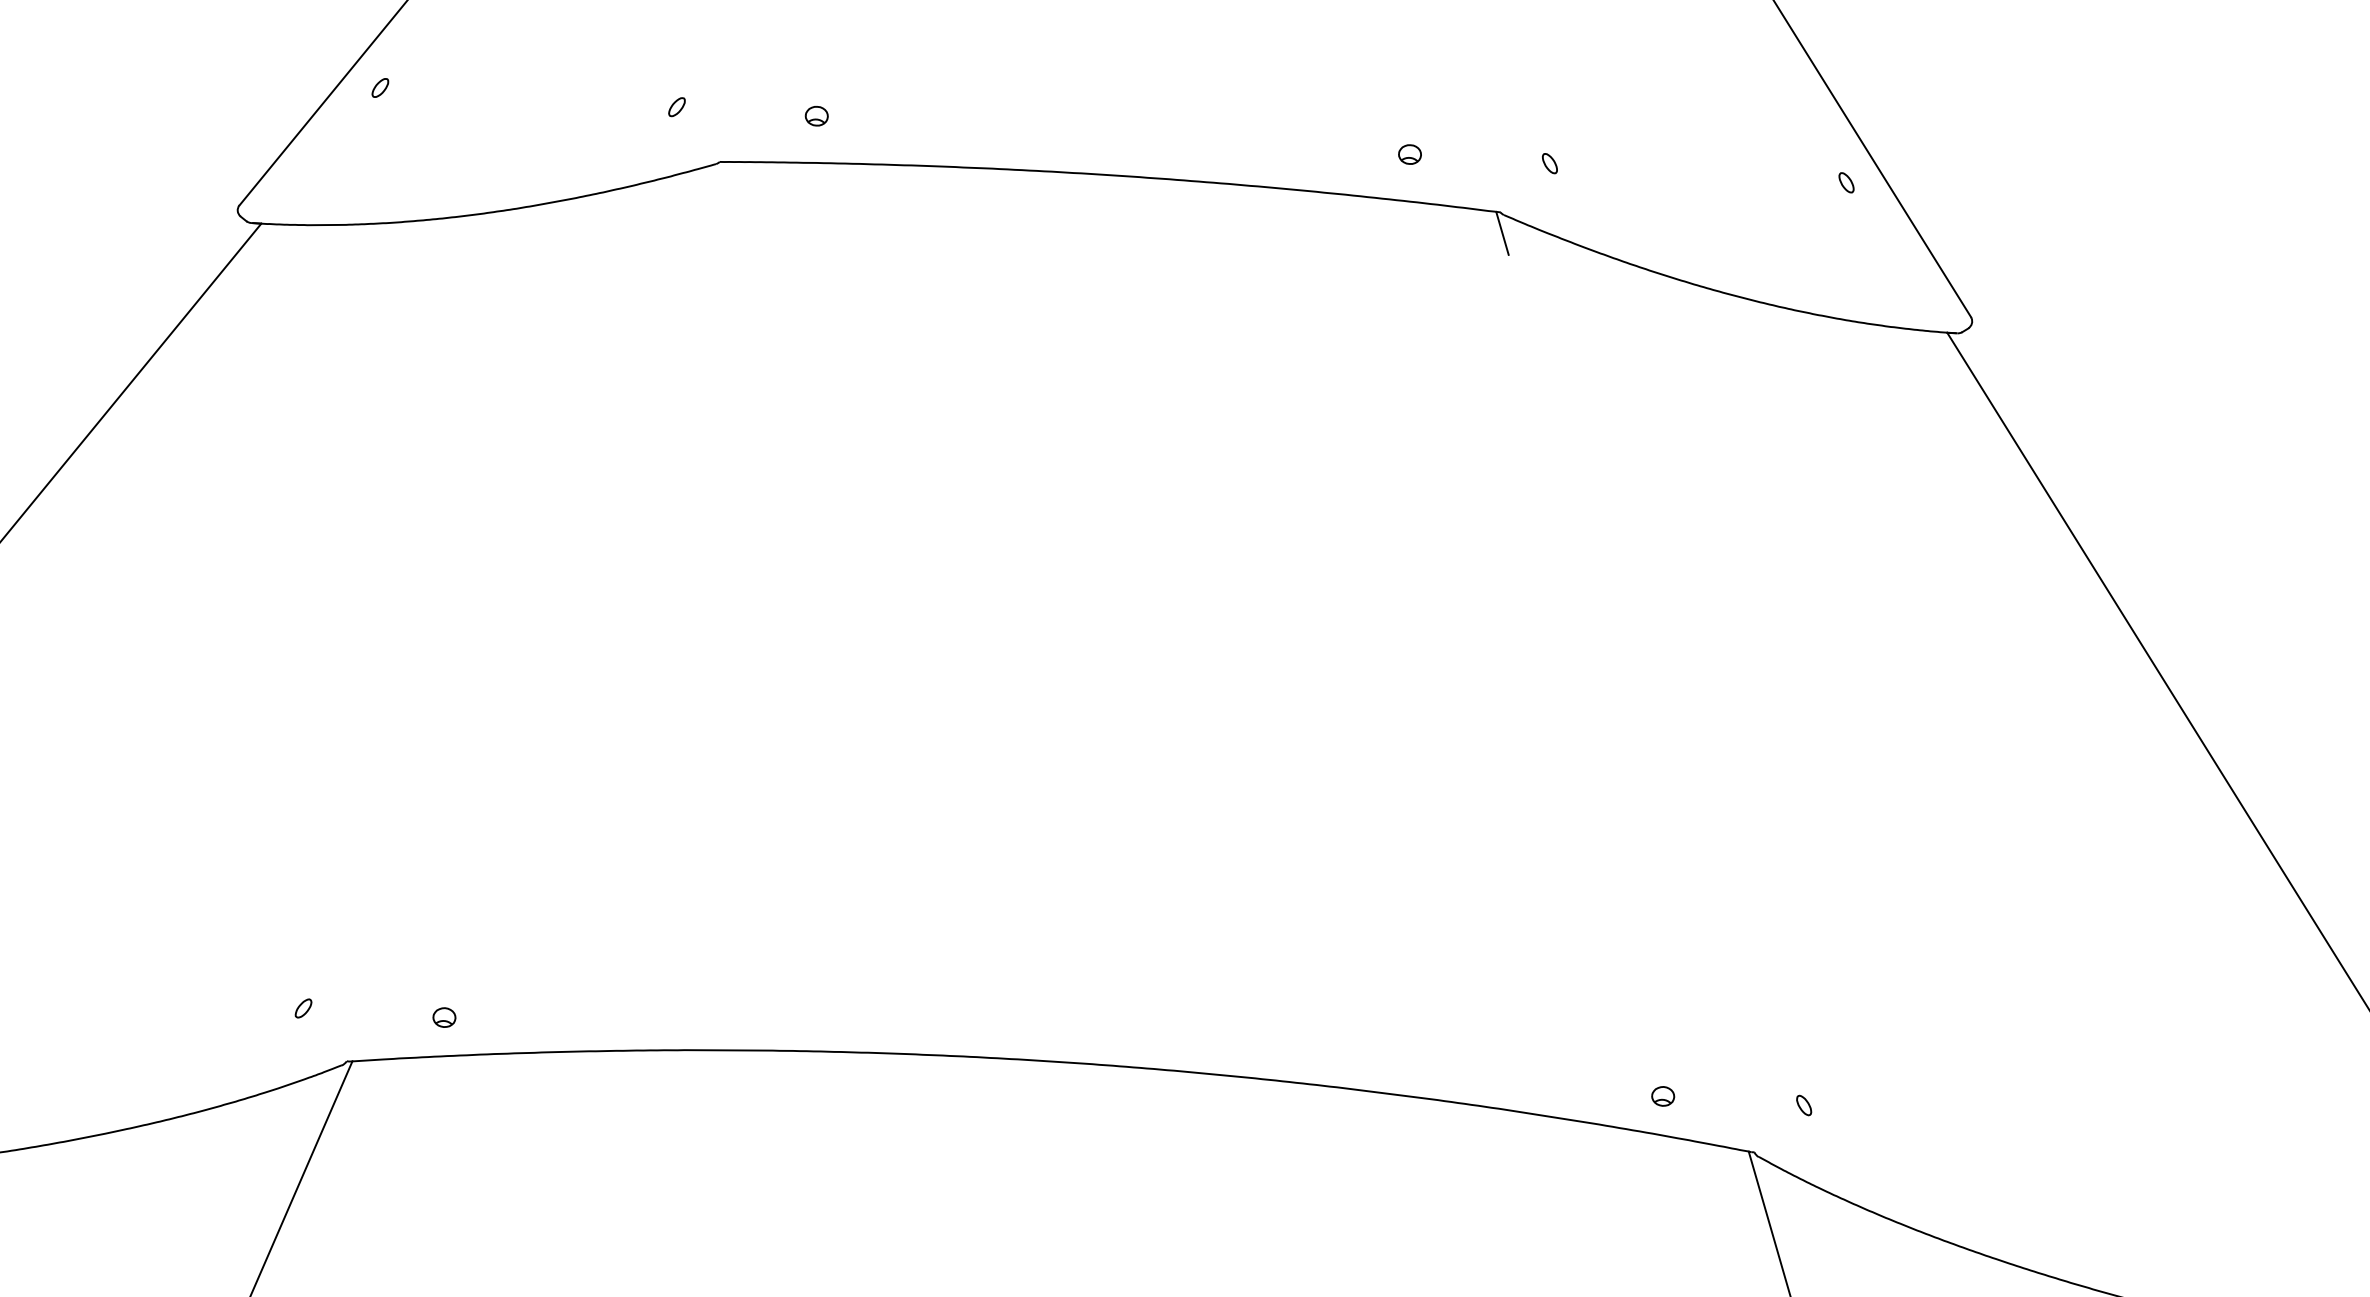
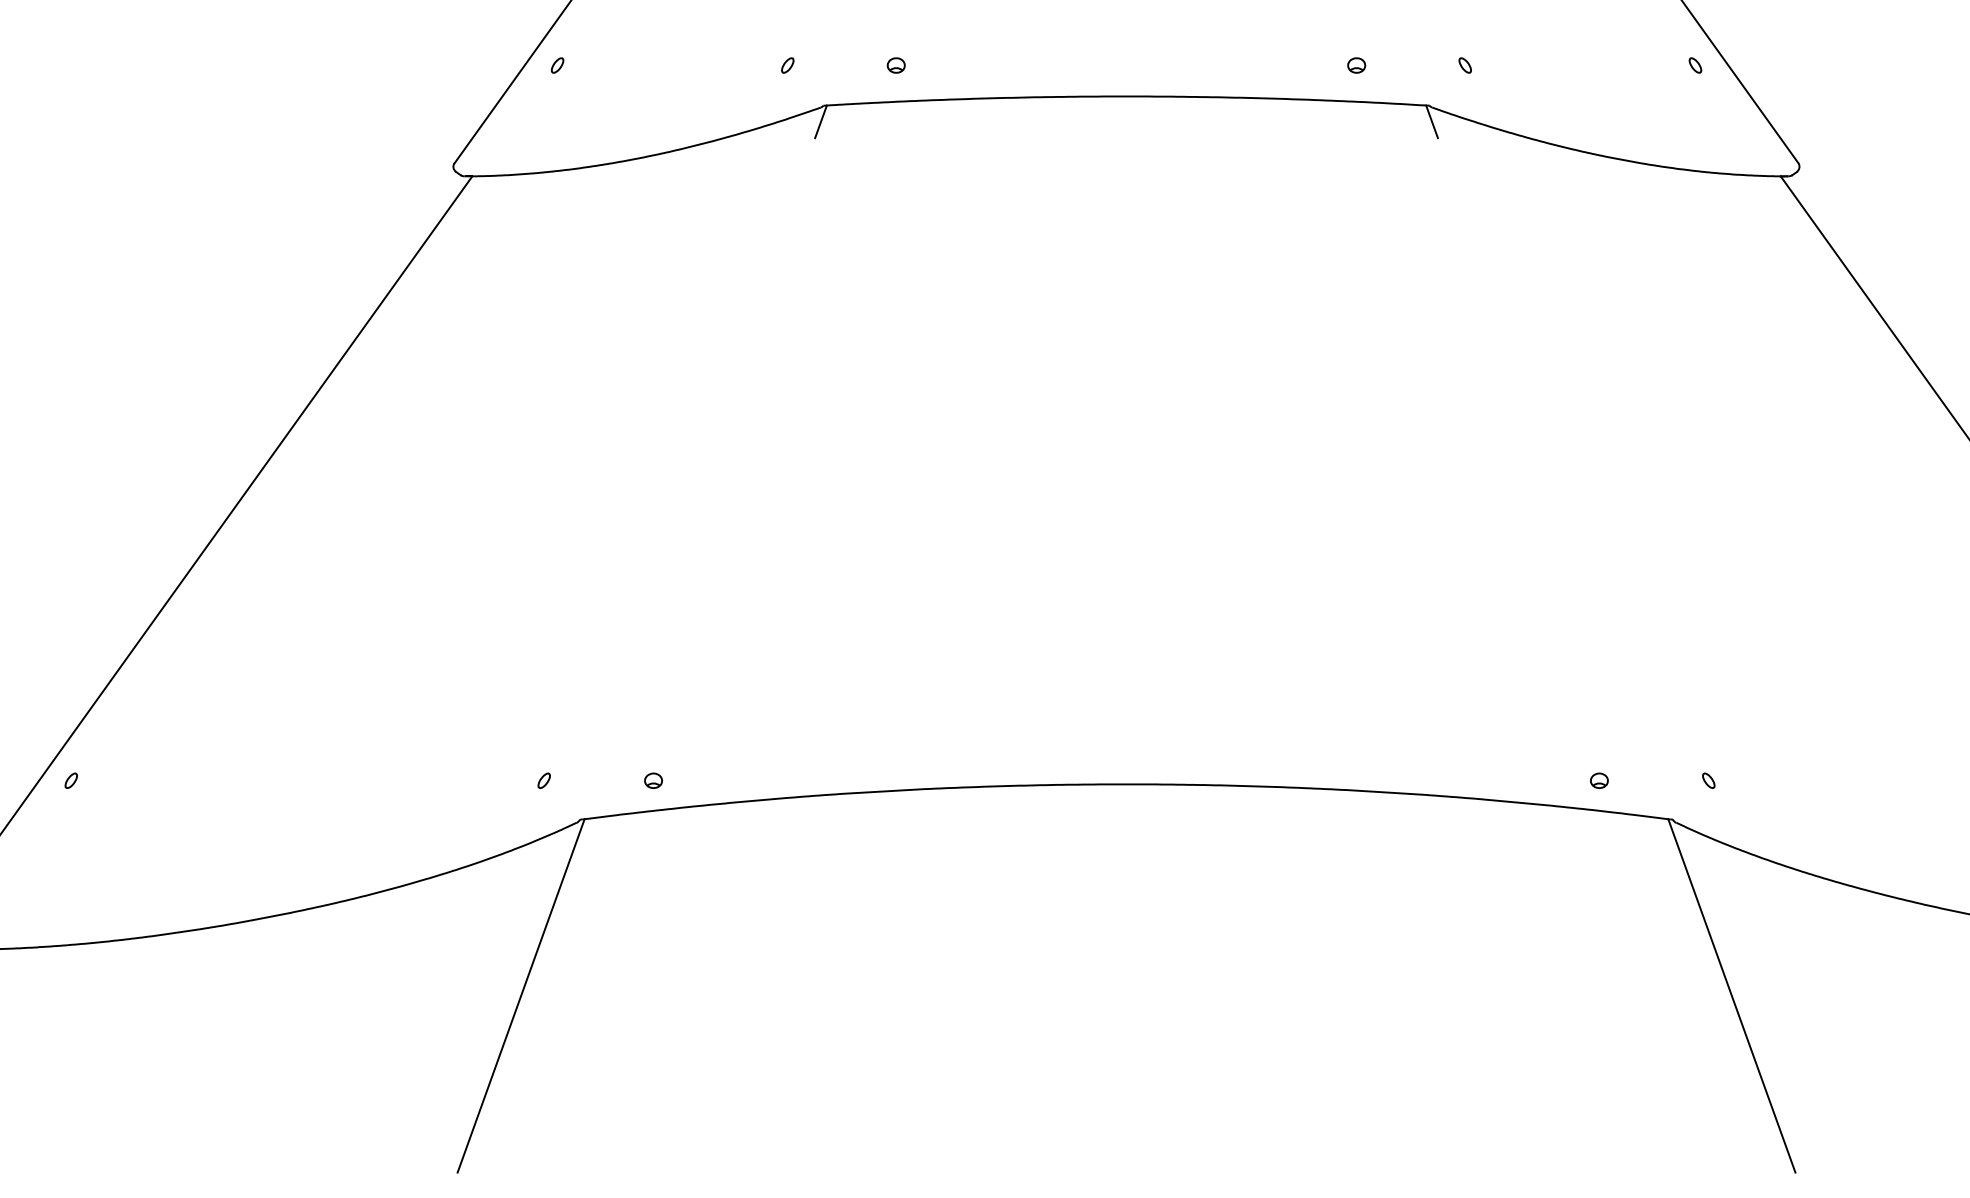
line: (714, 182) -> (820, 121), added

